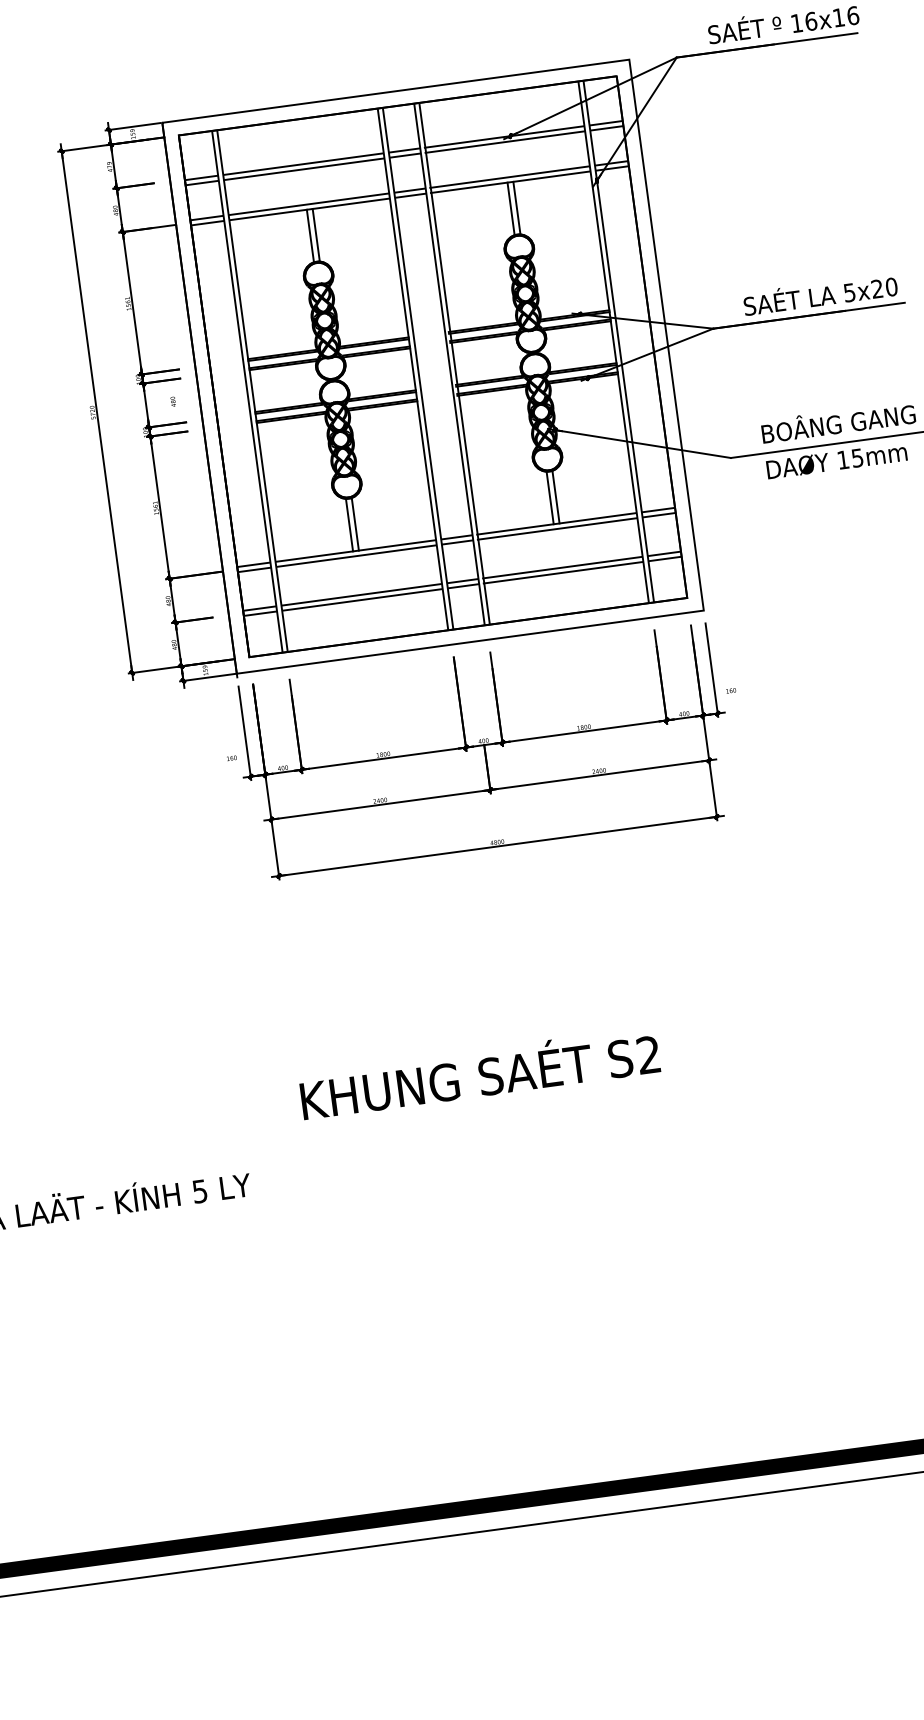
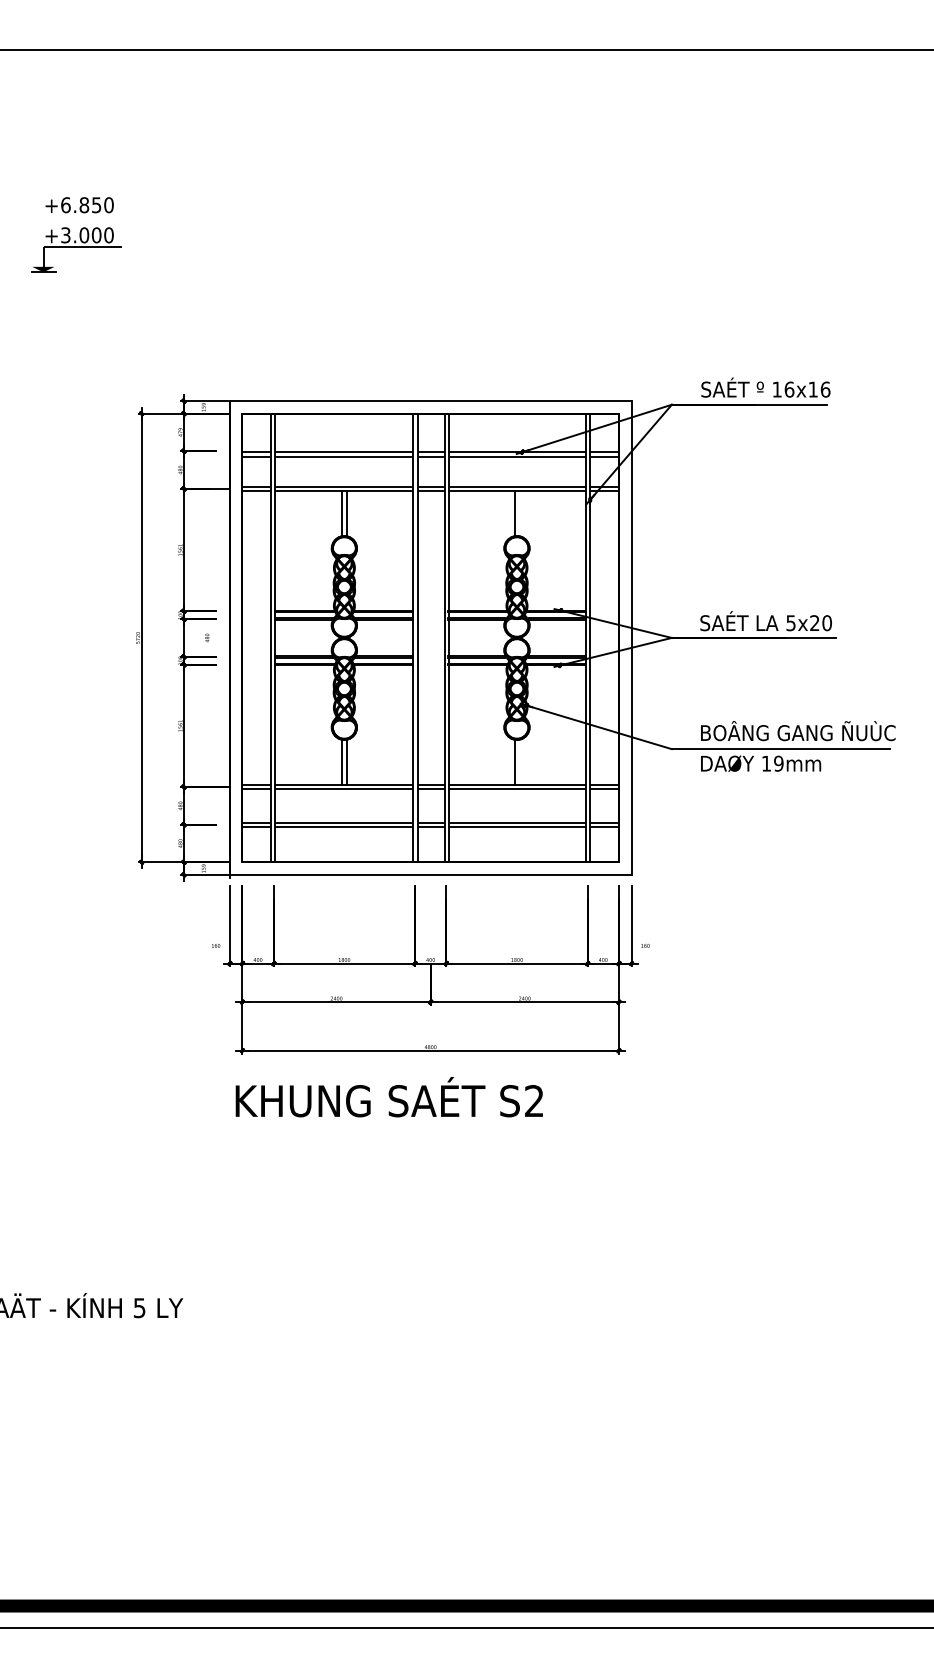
line: (516, 207) -> (519, 513), removed
text: (857, 457) -> (778, 763), 15mm -> 19mm
line: (555, 496) -> (519, 761), removed
text: (478, 1073) -> (388, 1097), moved

